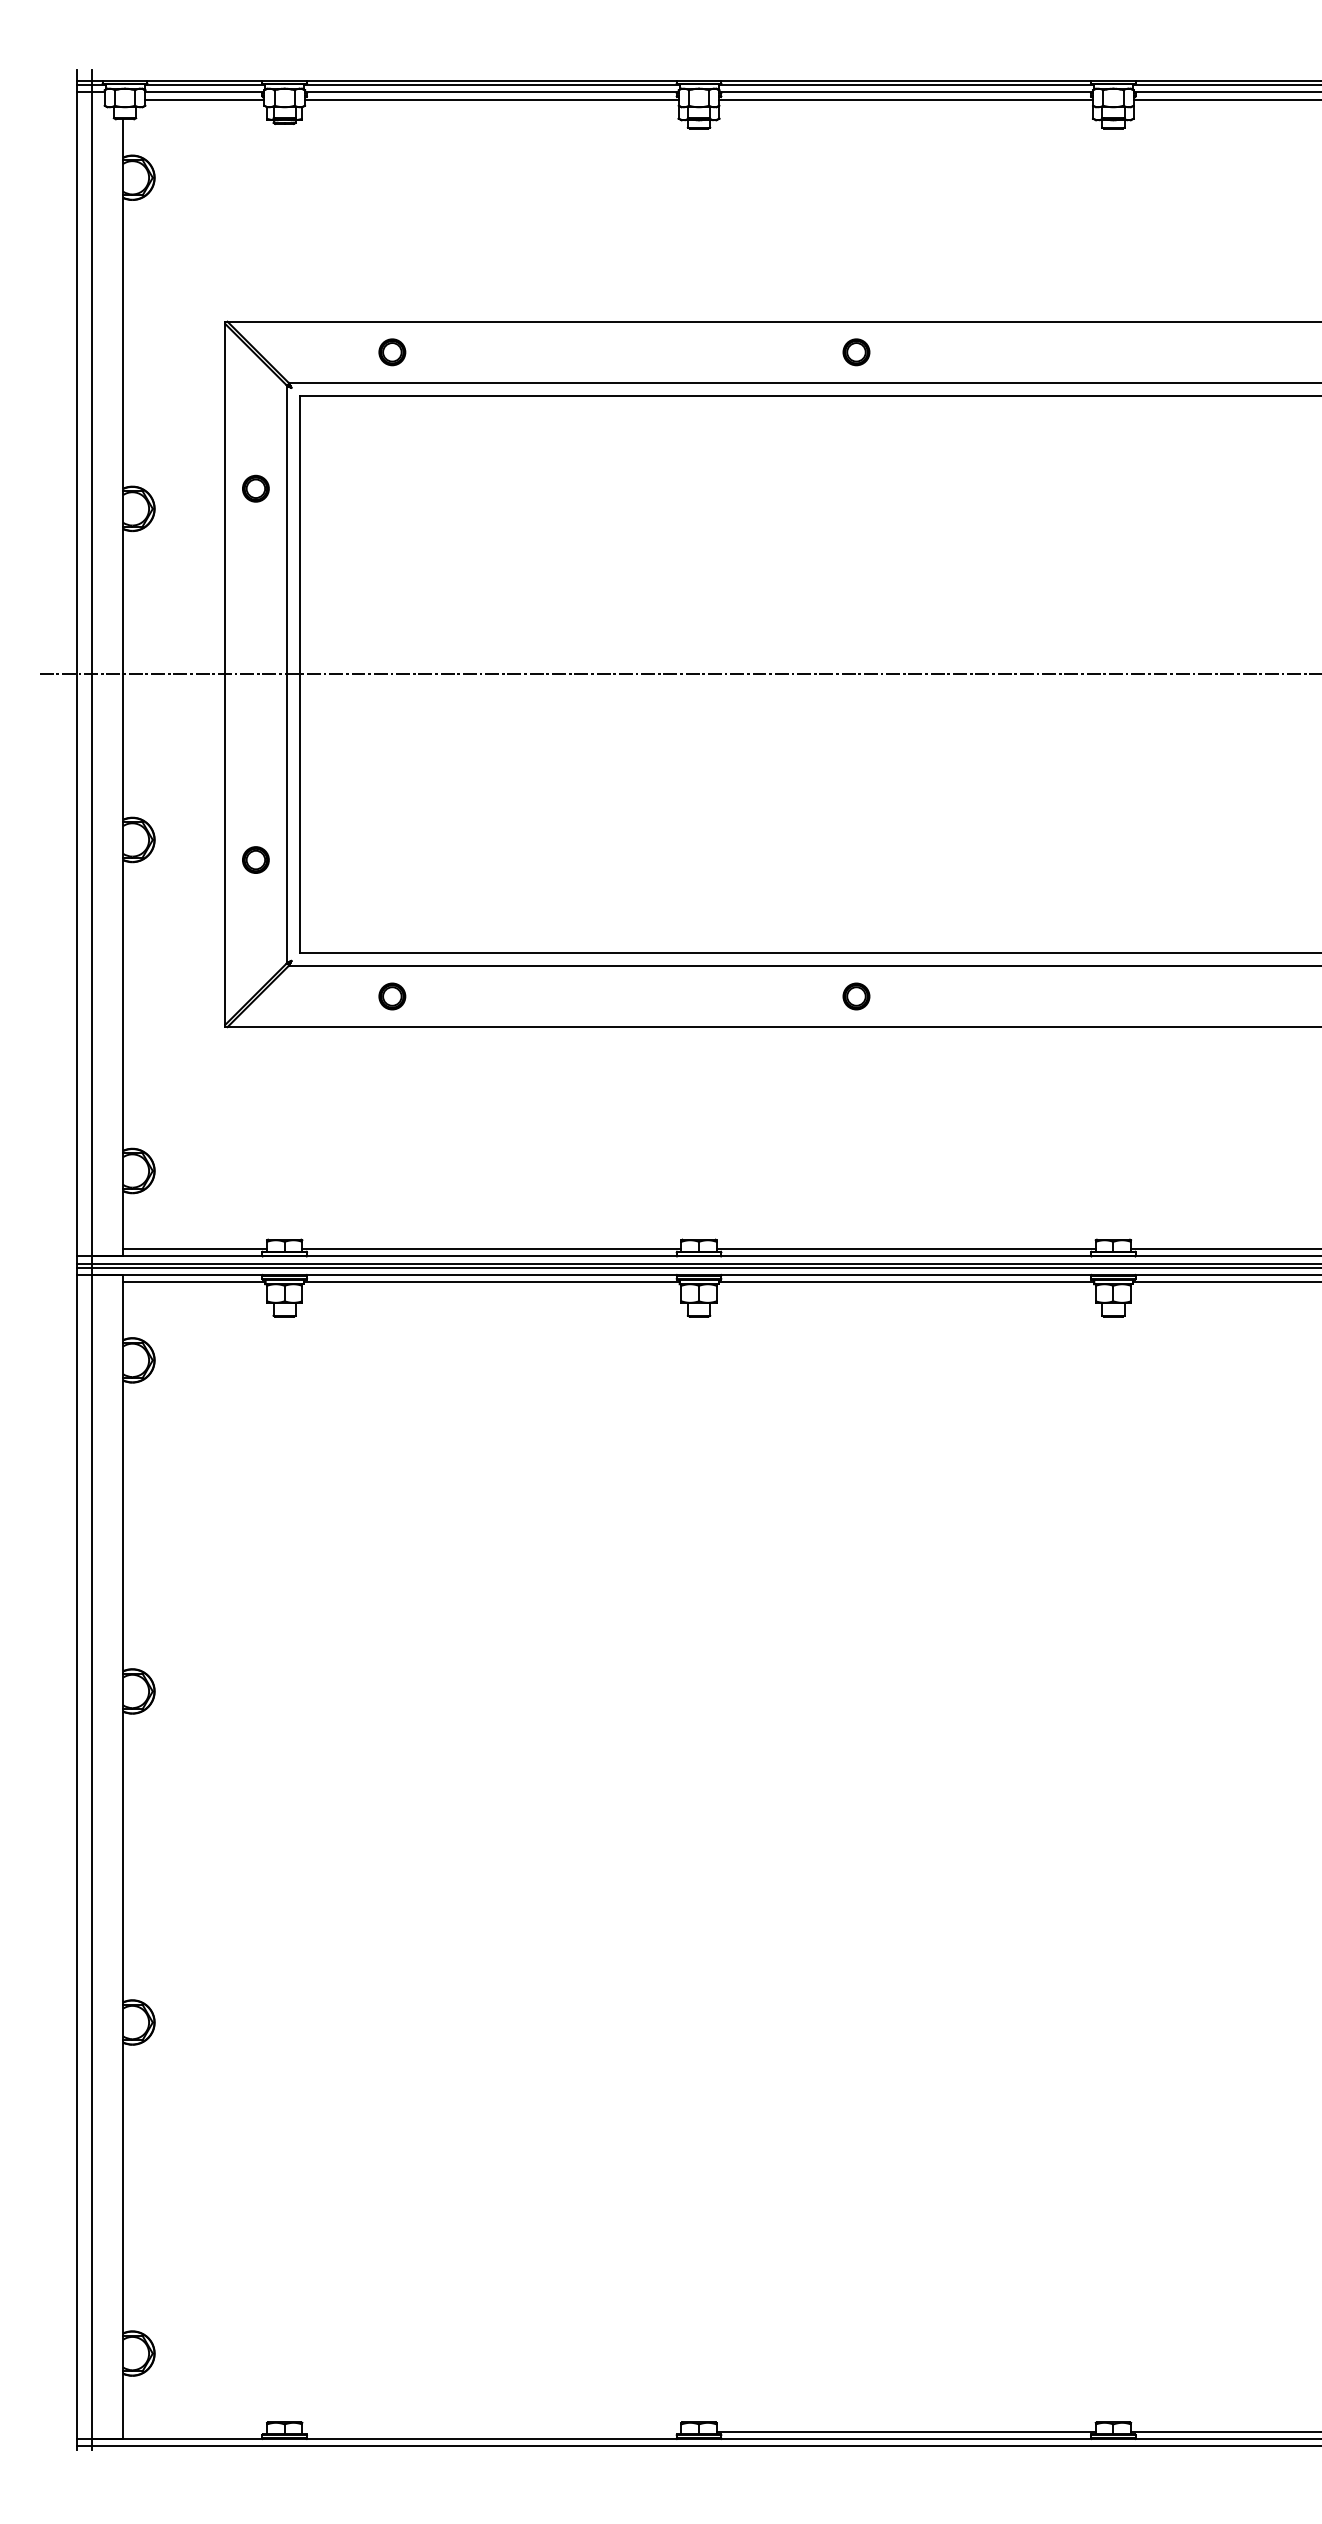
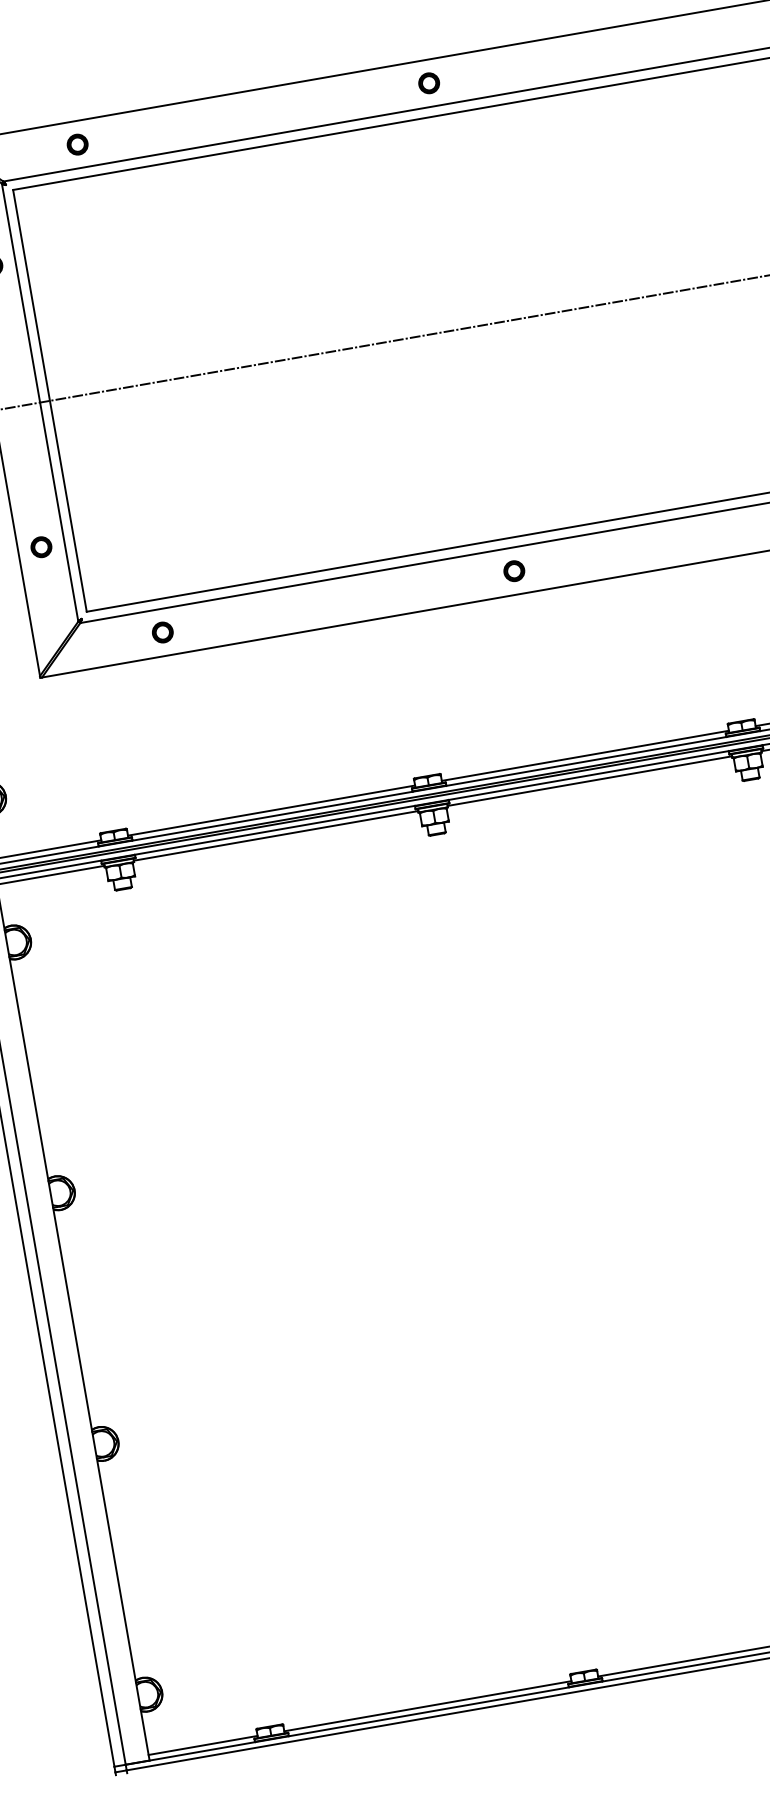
line: (195, 2431) -> (203, 1745), added
line: (491, 2431) -> (427, 1706), added

